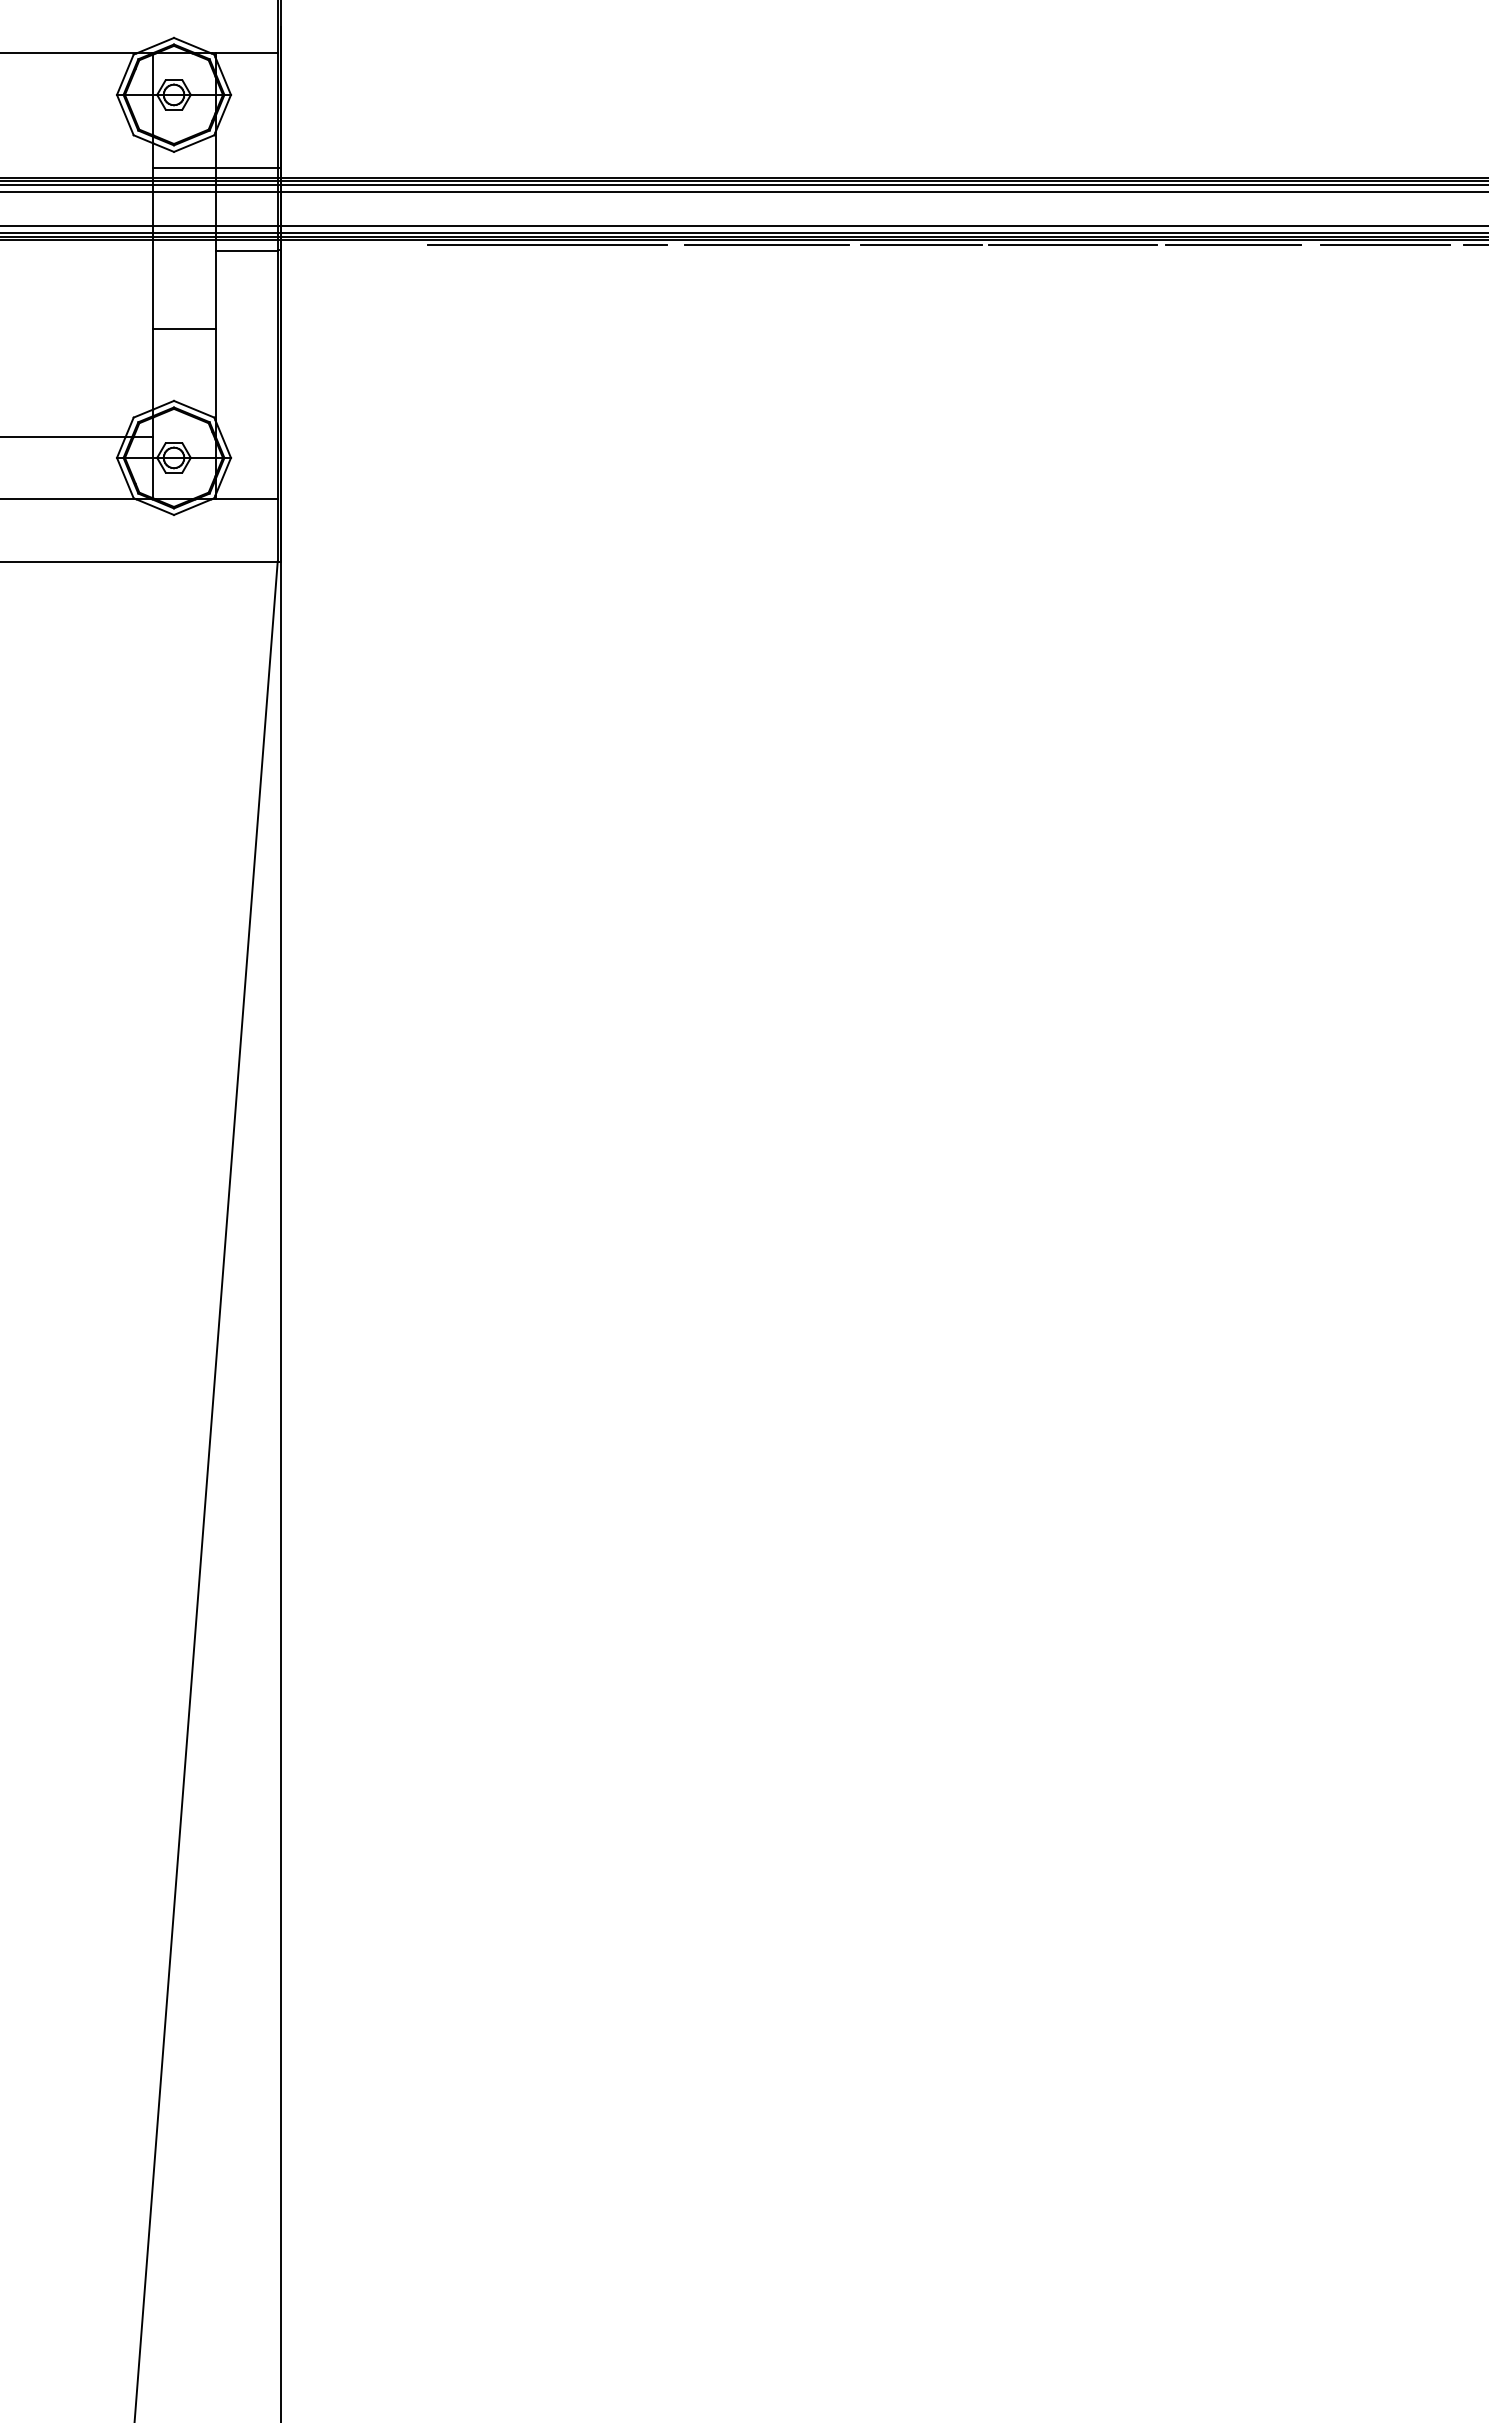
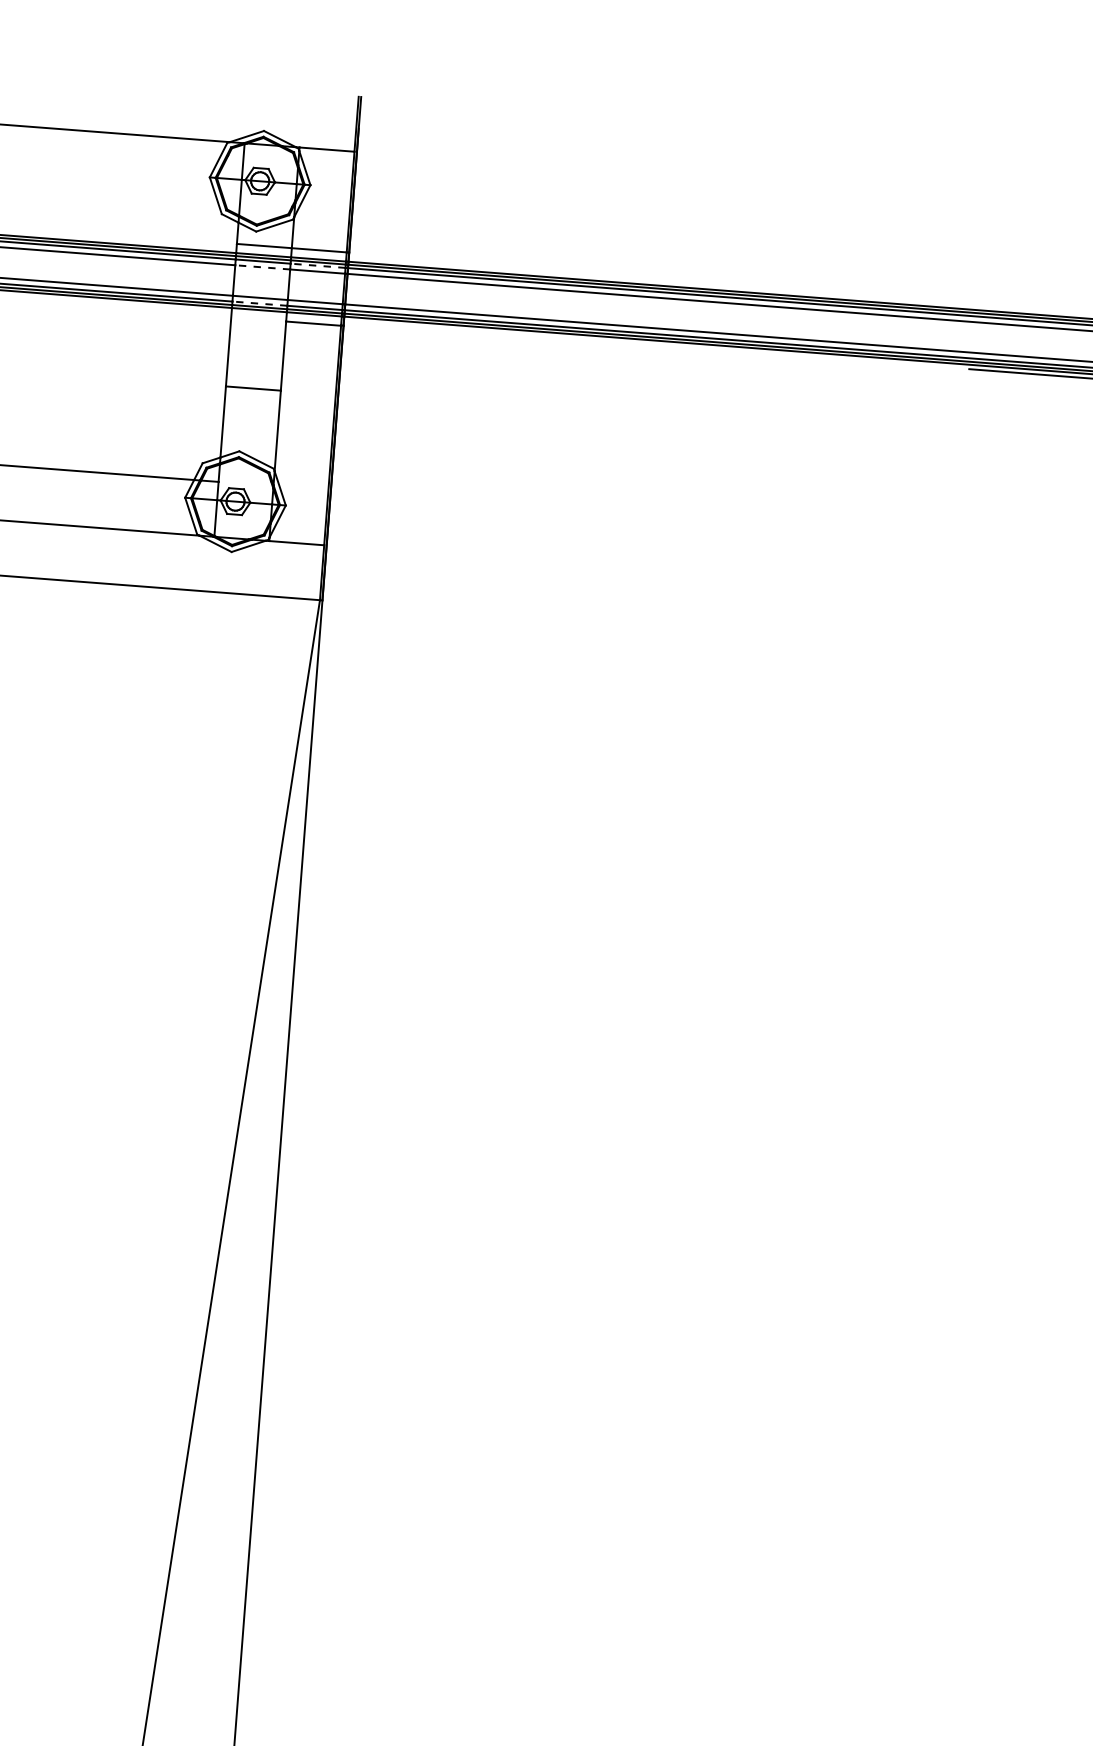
line: (246, 185) -> (317, 266), solid -> dashed
line: (183, 191) -> (261, 267), solid -> dashed
line: (183, 232) -> (259, 303), solid -> dashed
line: (547, 245) -> (579, 339), removed
line: (766, 245) -> (772, 354), removed
line: (920, 245) -> (908, 364), removed

